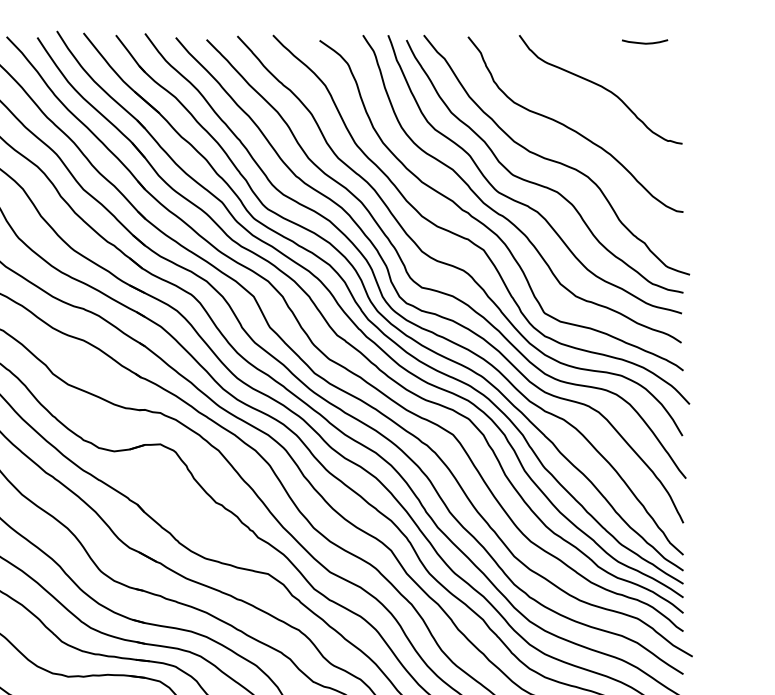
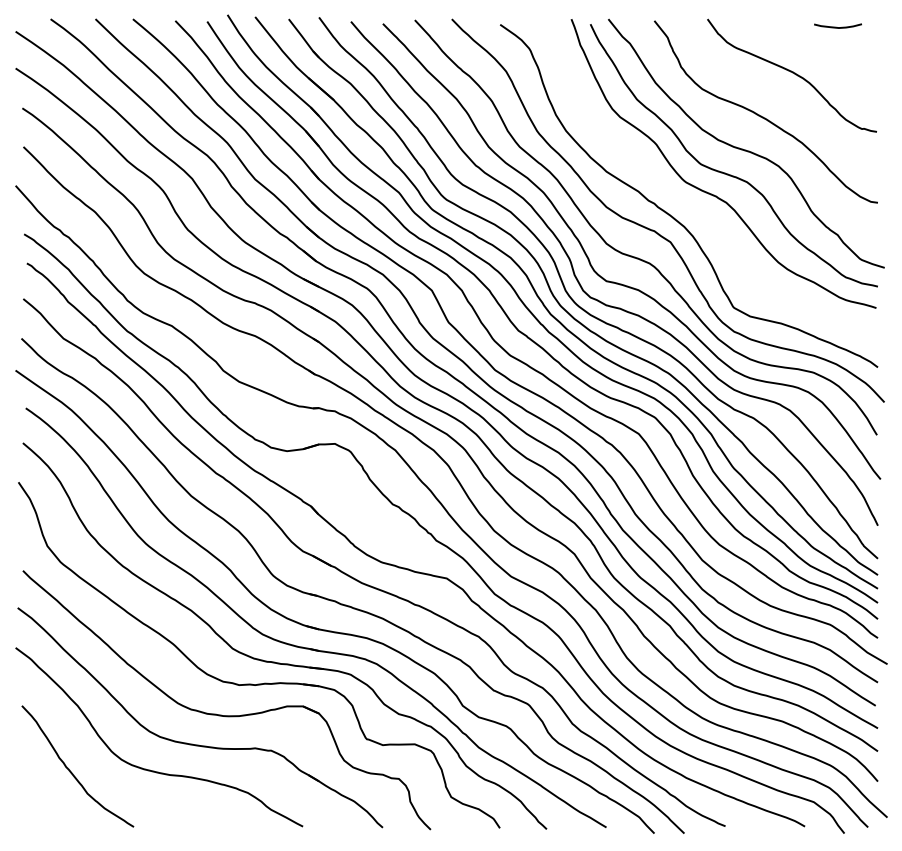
curve: (503, 215) -> (691, 206), removed

